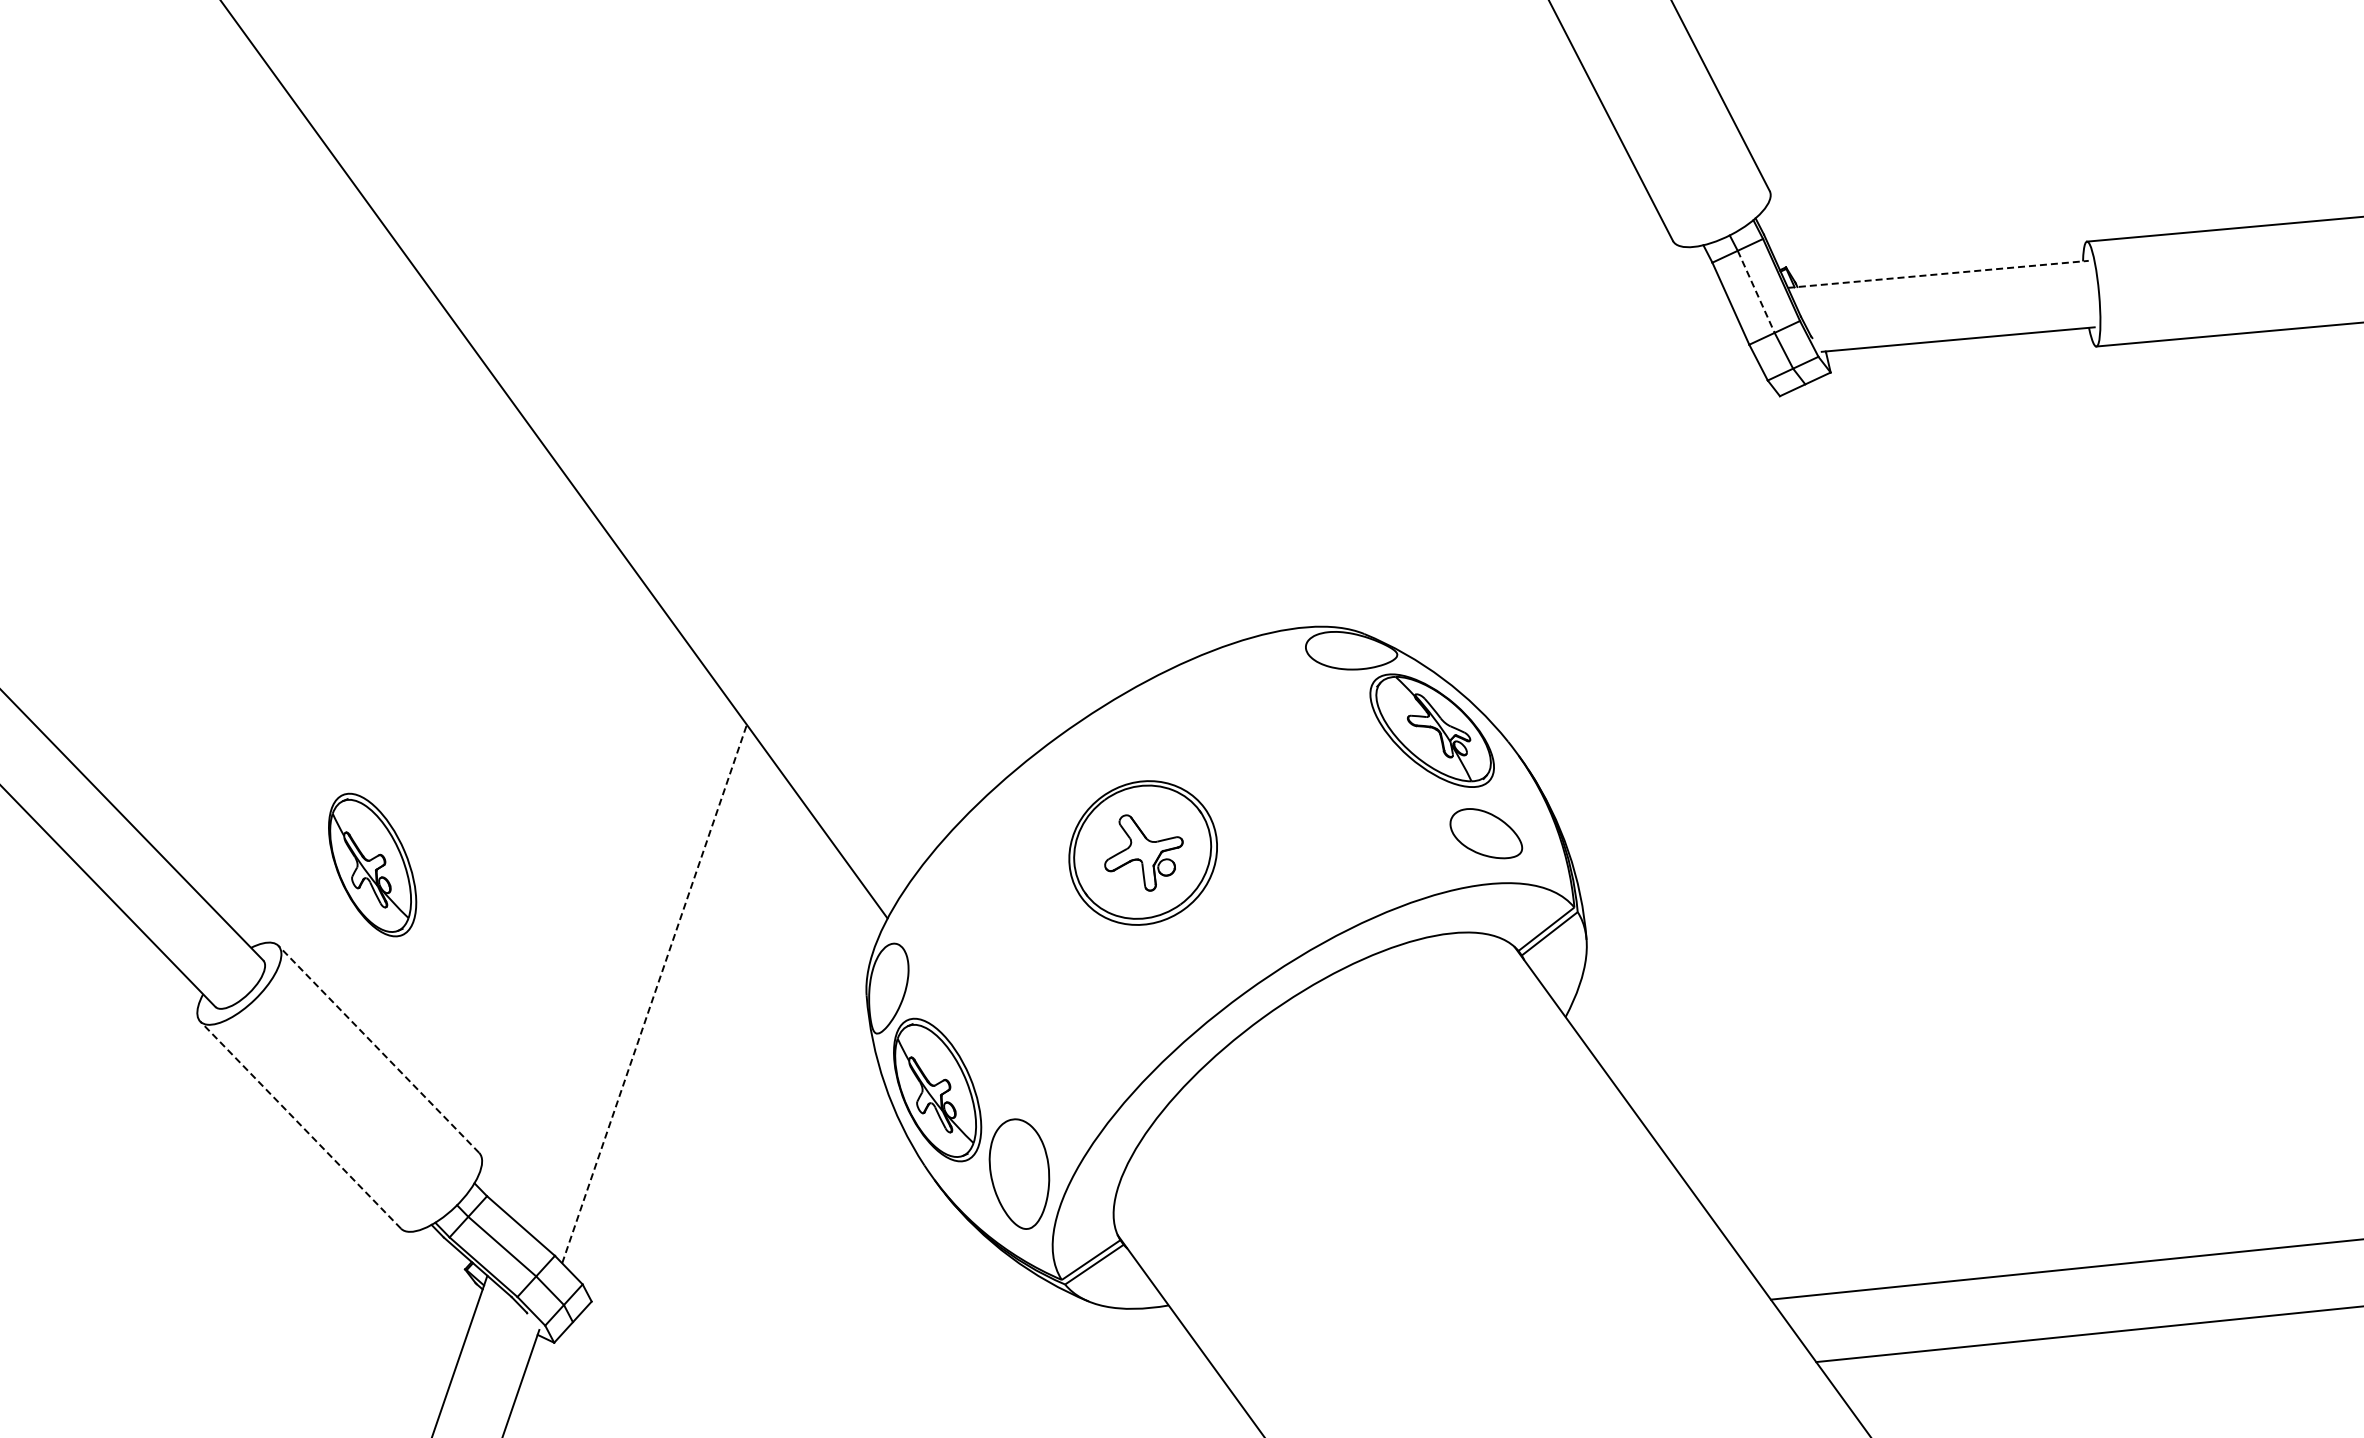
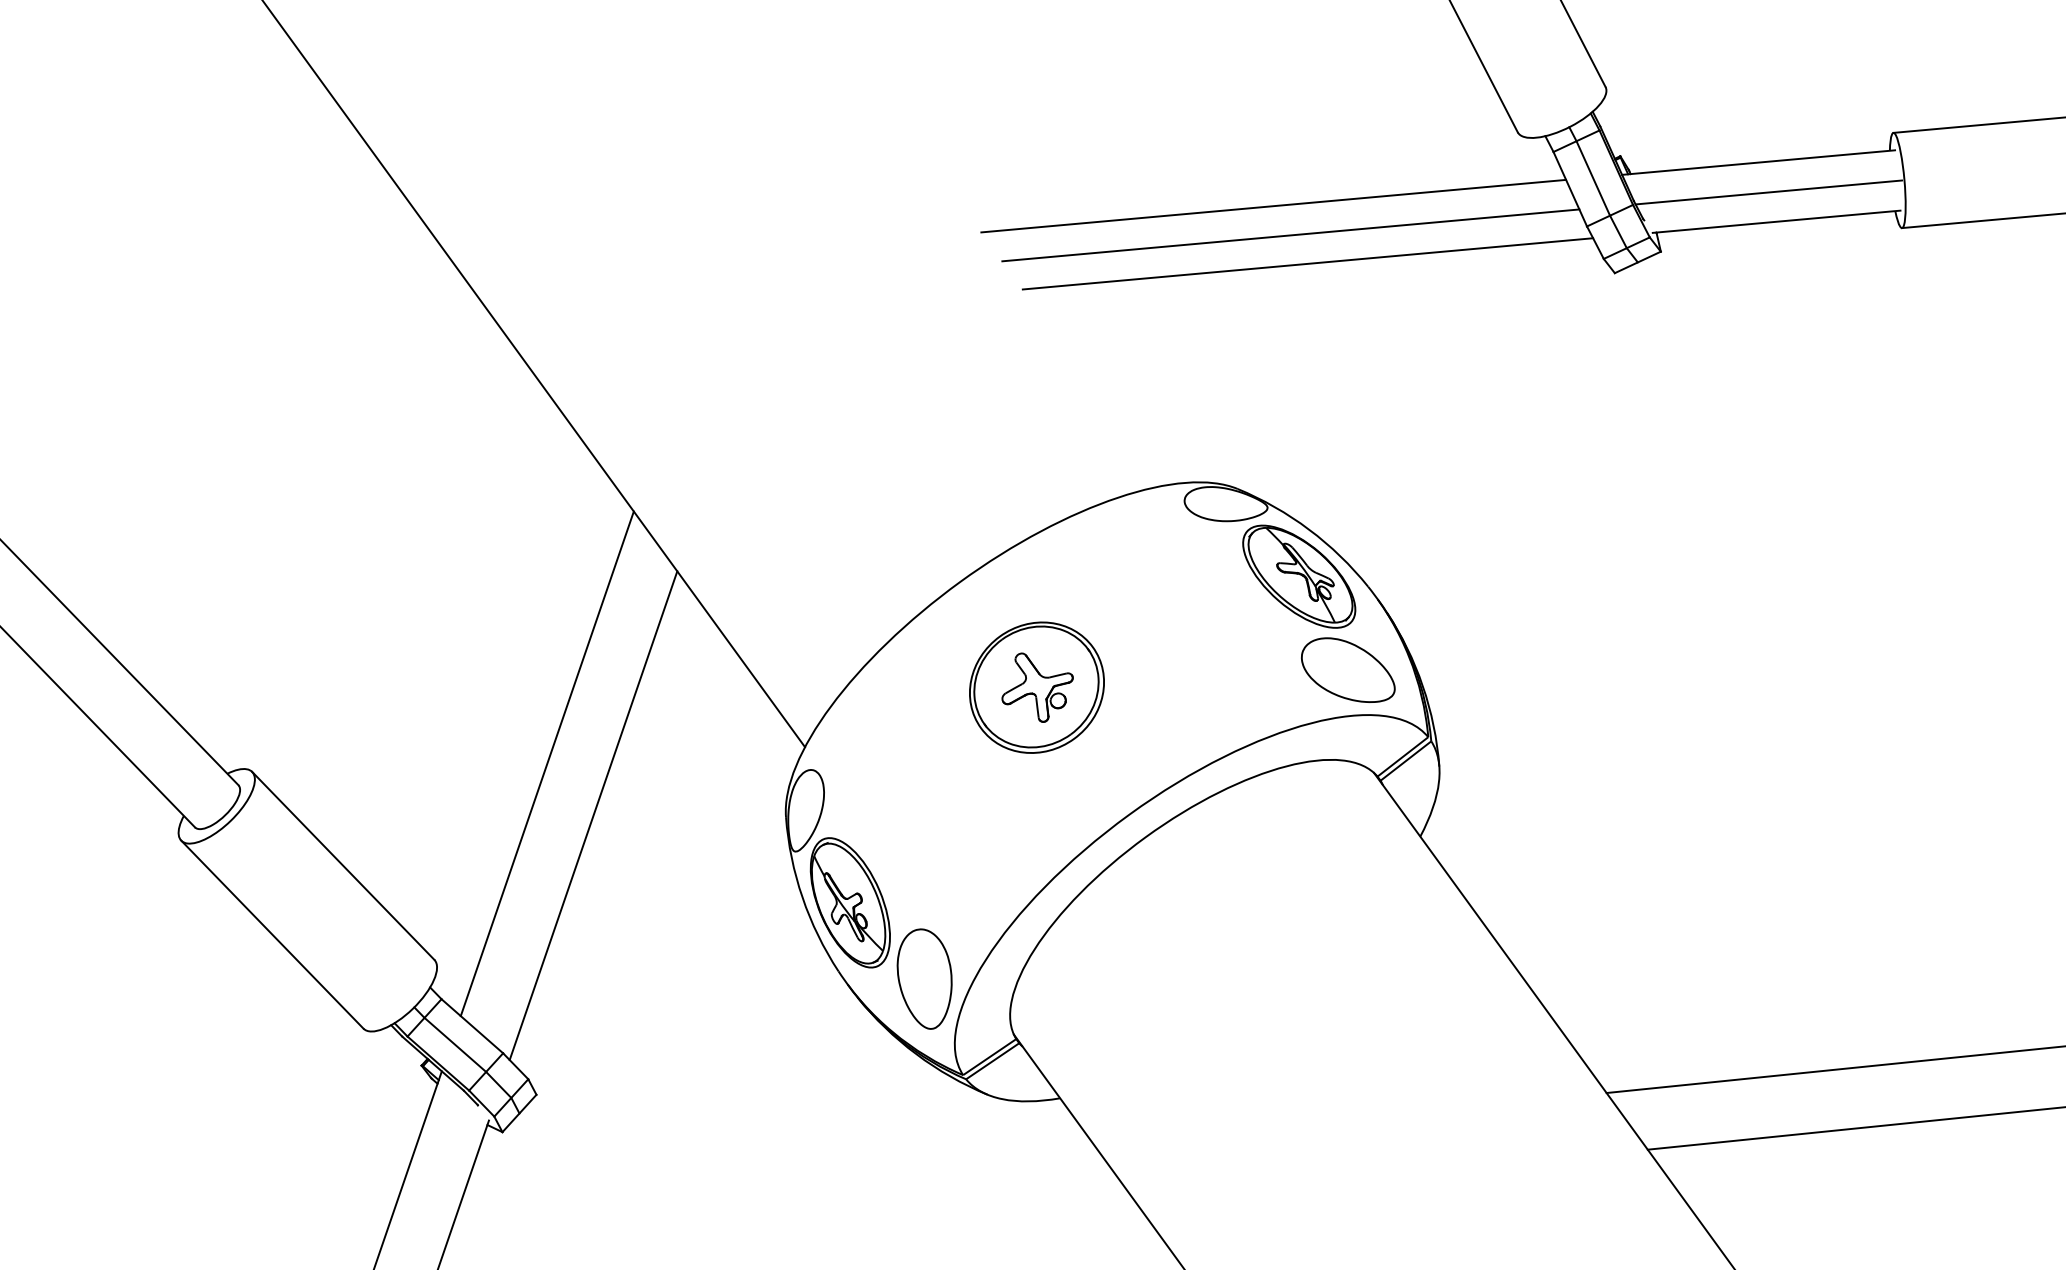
line: (1938, 274) -> (1758, 162), dashed -> solid
line: (1756, 291) -> (1593, 178), dashed -> solid
line: (1949, 307) -> (1768, 192), added
line: (1403, 322) -> (1273, 206), added
line: (1422, 354) -> (1290, 235), added
line: (1441, 385) -> (1307, 263), added
part: (1486, 833) -> (1348, 670), size x1.43
part: (372, 864) -> (337, 698), removed
line: (603, 936) -> (547, 763), added
line: (654, 994) -> (593, 816), dashed -> solid
line: (378, 1048) -> (343, 865), dashed -> solid
line: (300, 1124) -> (272, 934), dashed -> solid

